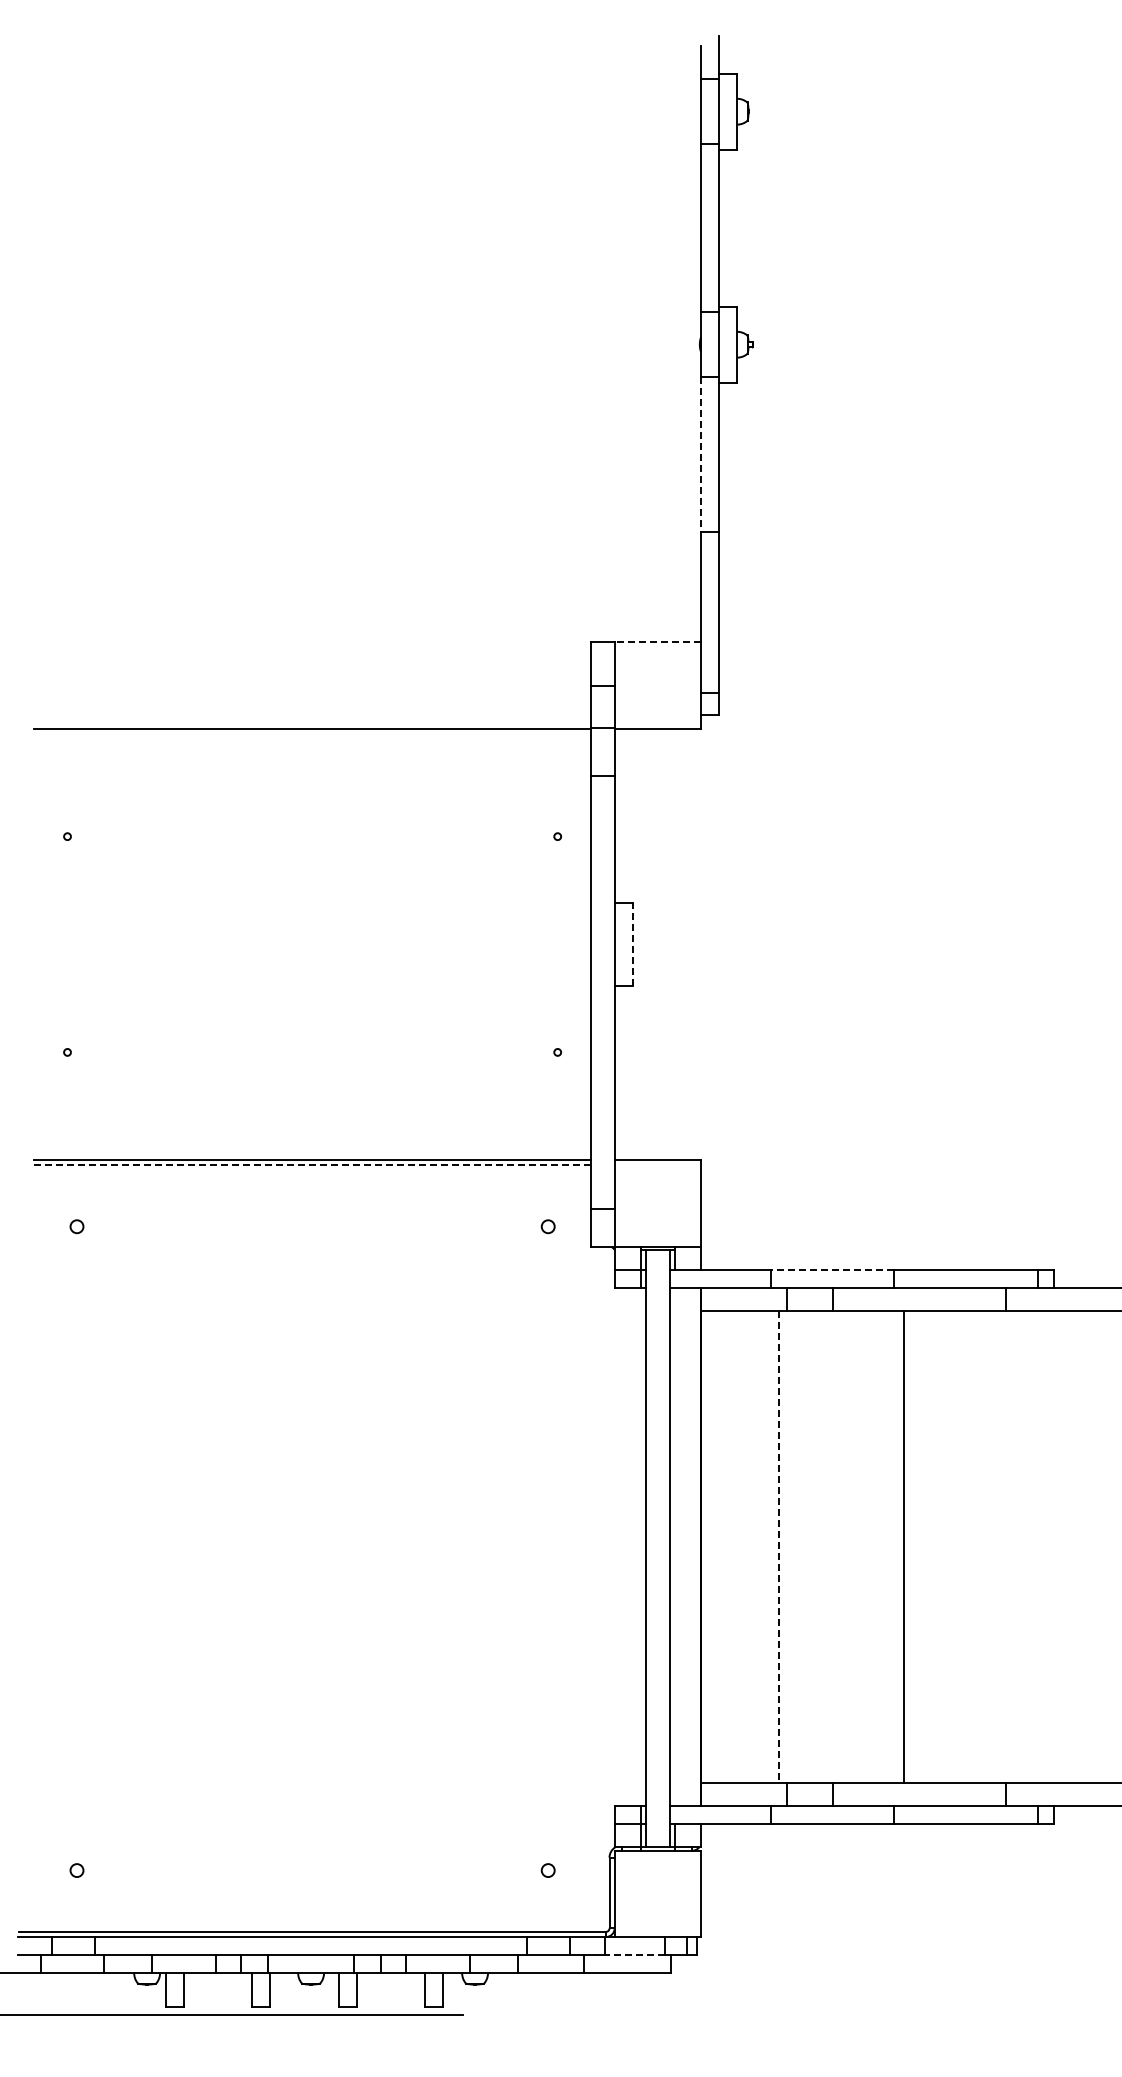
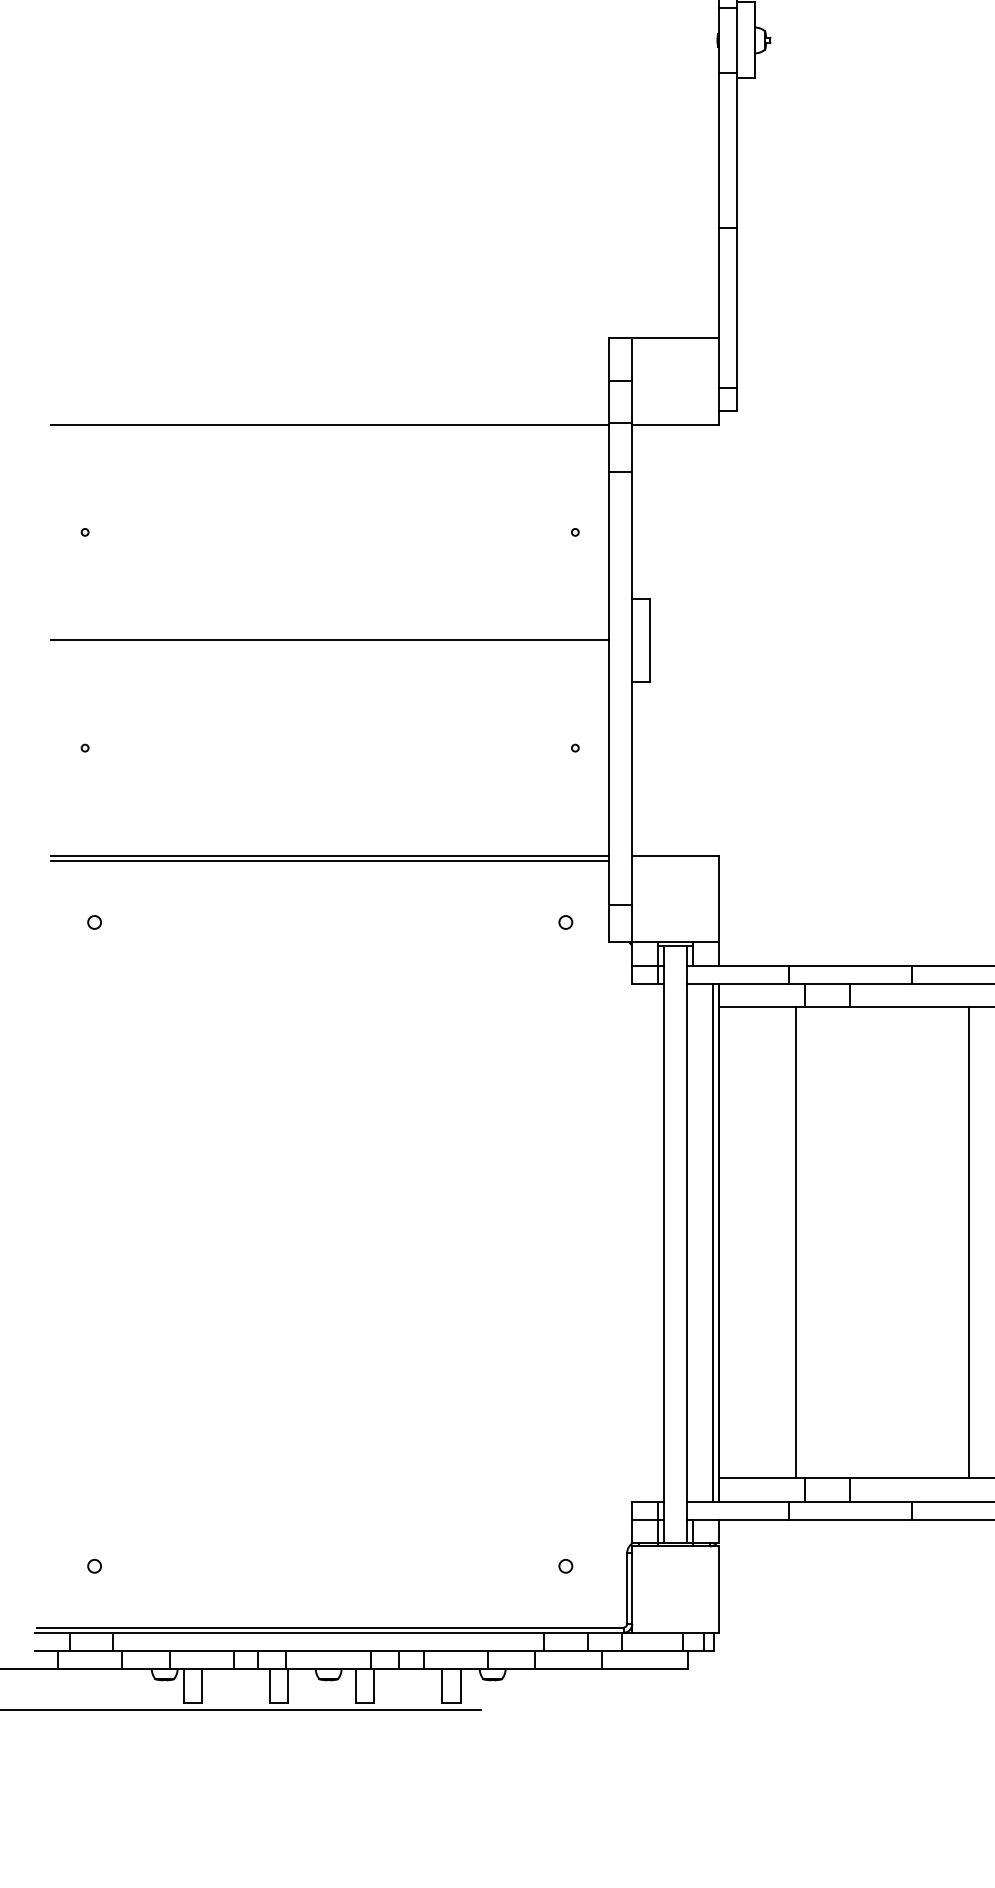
line: (700, 454) -> (718, 150), dashed -> solid
line: (657, 642) -> (675, 338), dashed -> solid
line: (312, 944) -> (330, 640), added
line: (632, 944) -> (650, 640), dashed -> solid
line: (312, 1165) -> (330, 861), dashed -> solid
line: (832, 1269) -> (850, 965), dashed -> solid
line: (695, 1546) -> (713, 1242), added
line: (778, 1546) -> (796, 1242), dashed -> solid
line: (903, 1546) -> (969, 1242), moved
line: (634, 1955) -> (652, 1651), dashed -> solid

